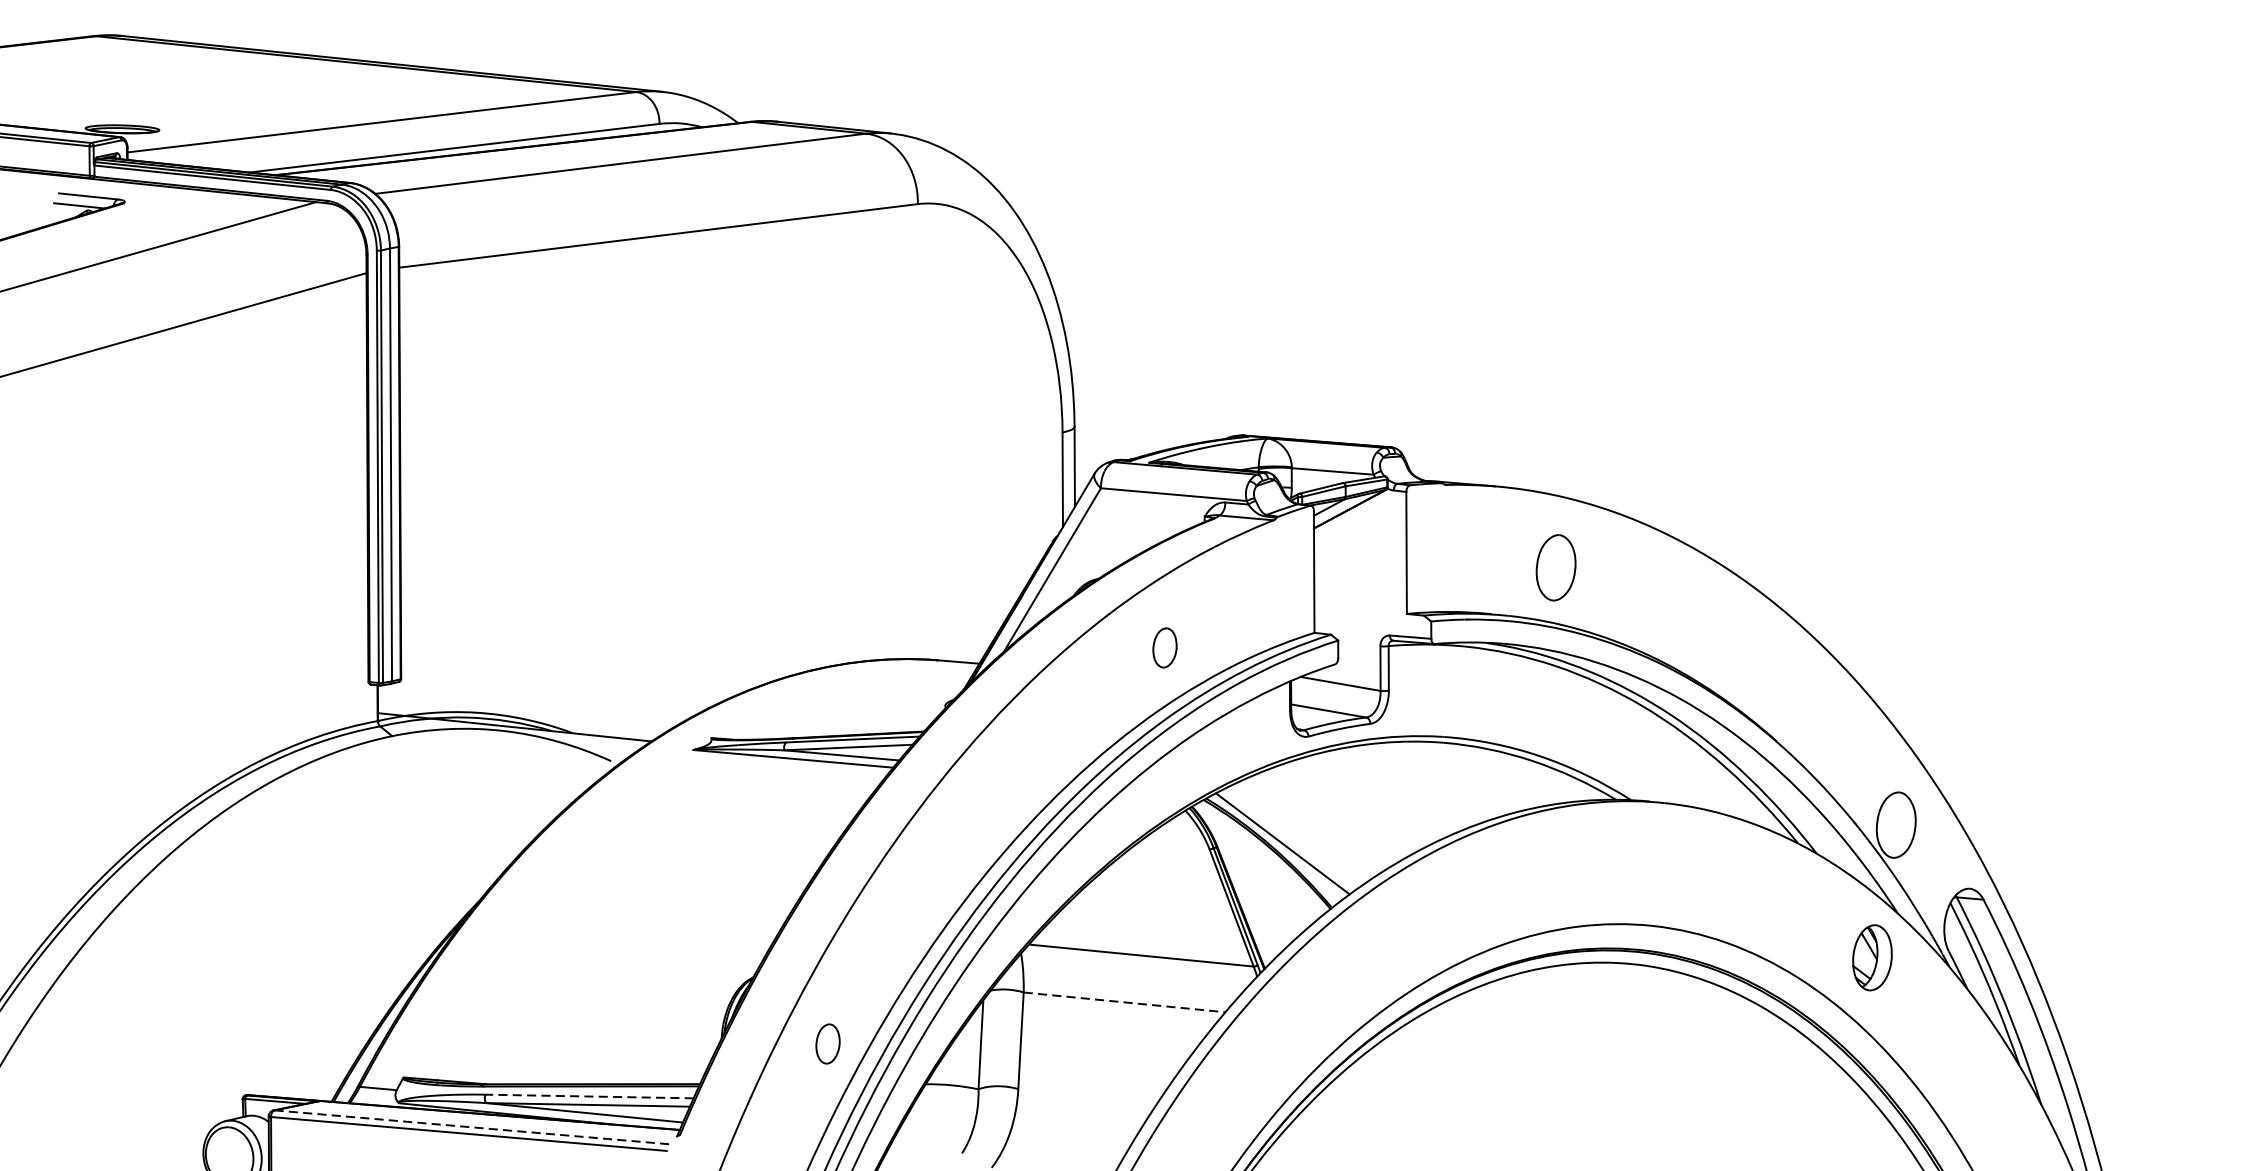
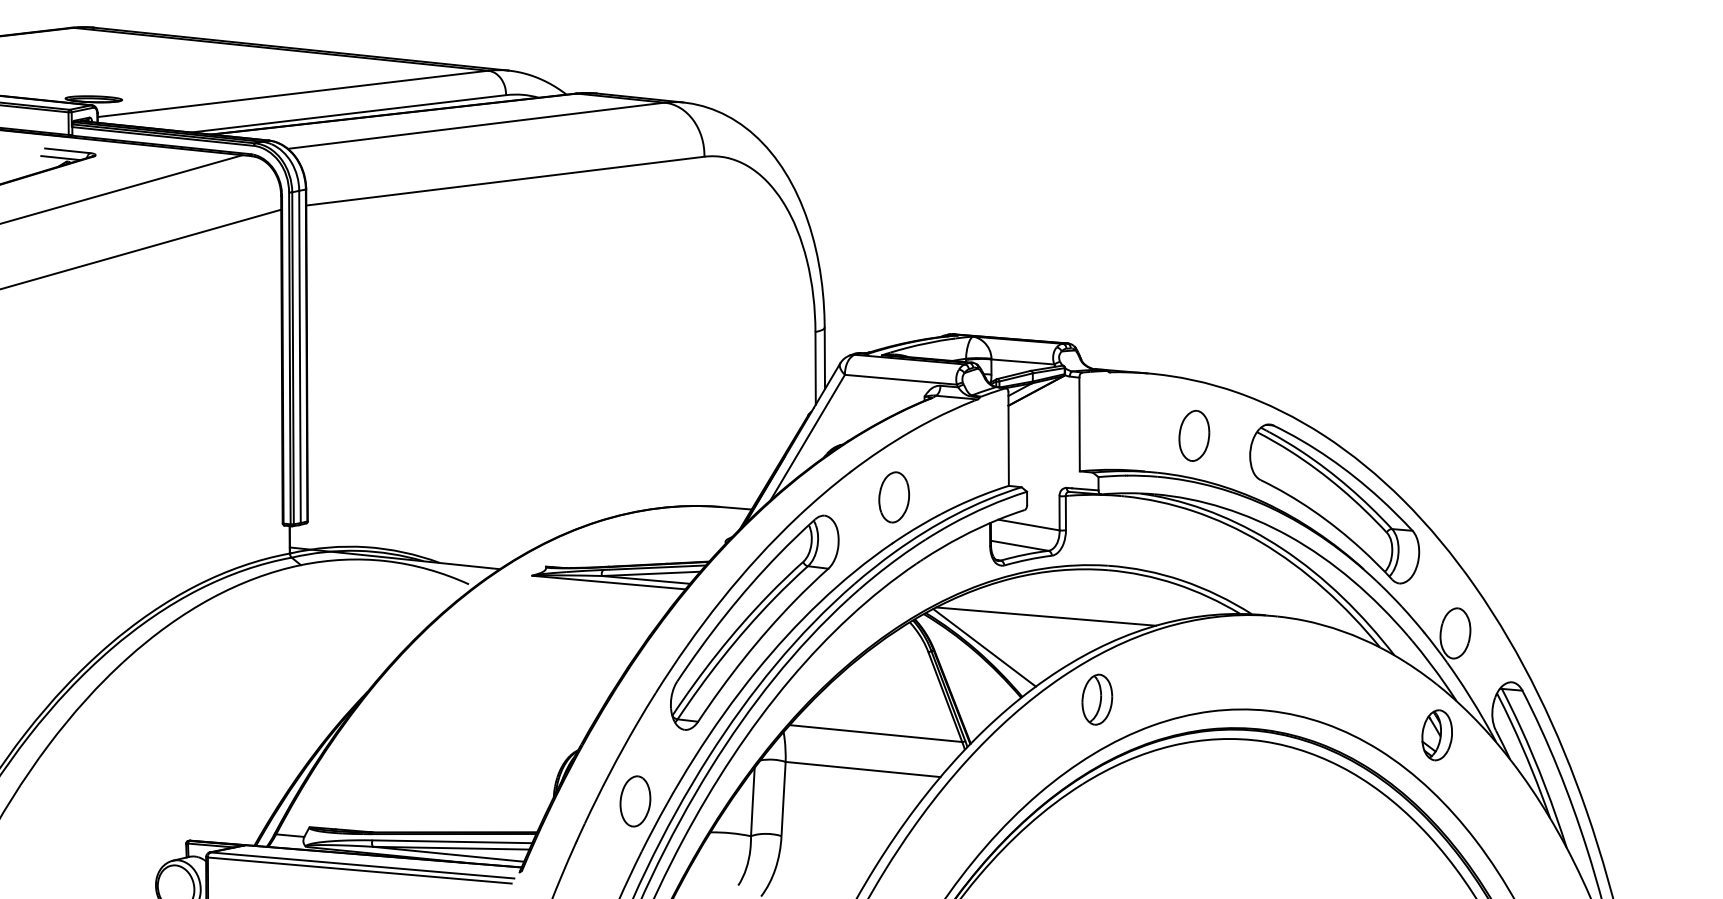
part: (1164, 648) -> (893, 497), size x1.67
part: (1738, 655) -> (1334, 503), added
line: (1363, 803) -> (1046, 616), added
part: (983, 810) -> (754, 622), added
part: (1429, 911) -> (1097, 699), added
line: (1125, 1002) -> (863, 769), dashed -> solid
part: (828, 1044) -> (635, 801), size x1.67
line: (589, 1096) -> (452, 841), dashed -> solid
line: (472, 1127) -> (362, 865), dashed -> solid

